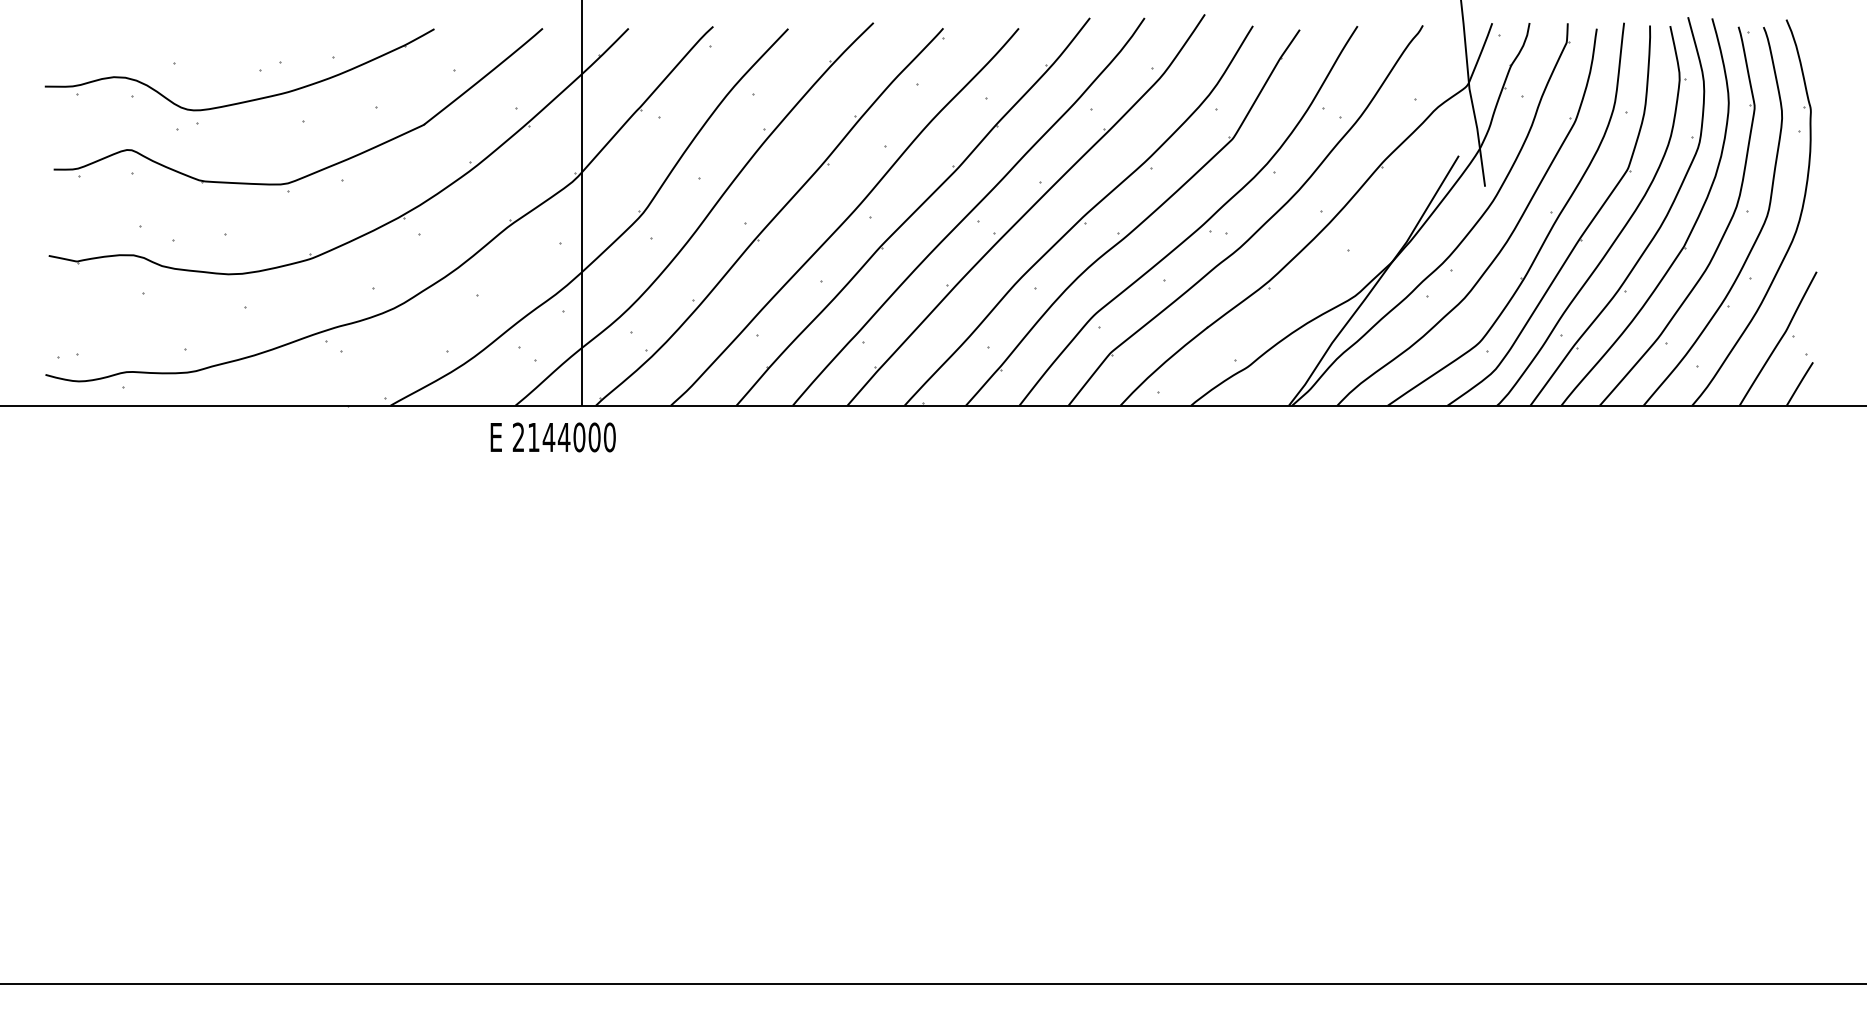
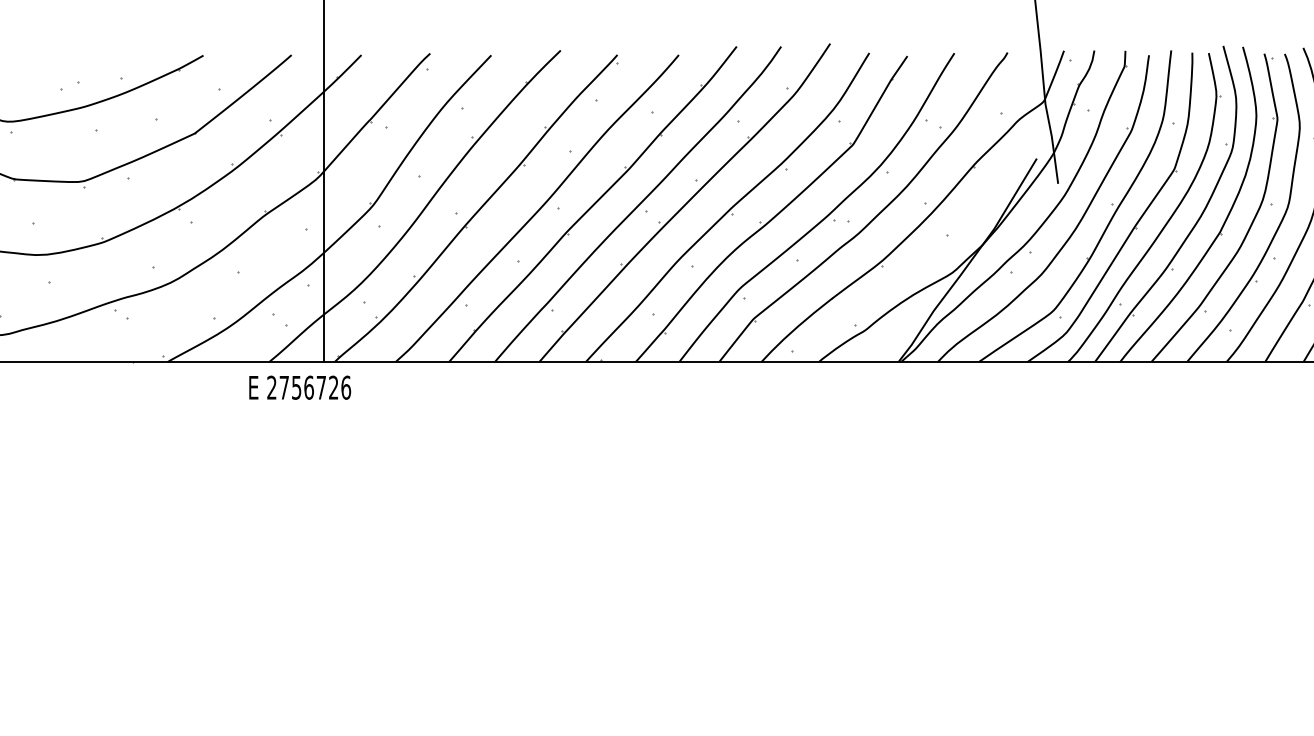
text: (571, 437) -> (314, 387), 2144000 -> 2756726

